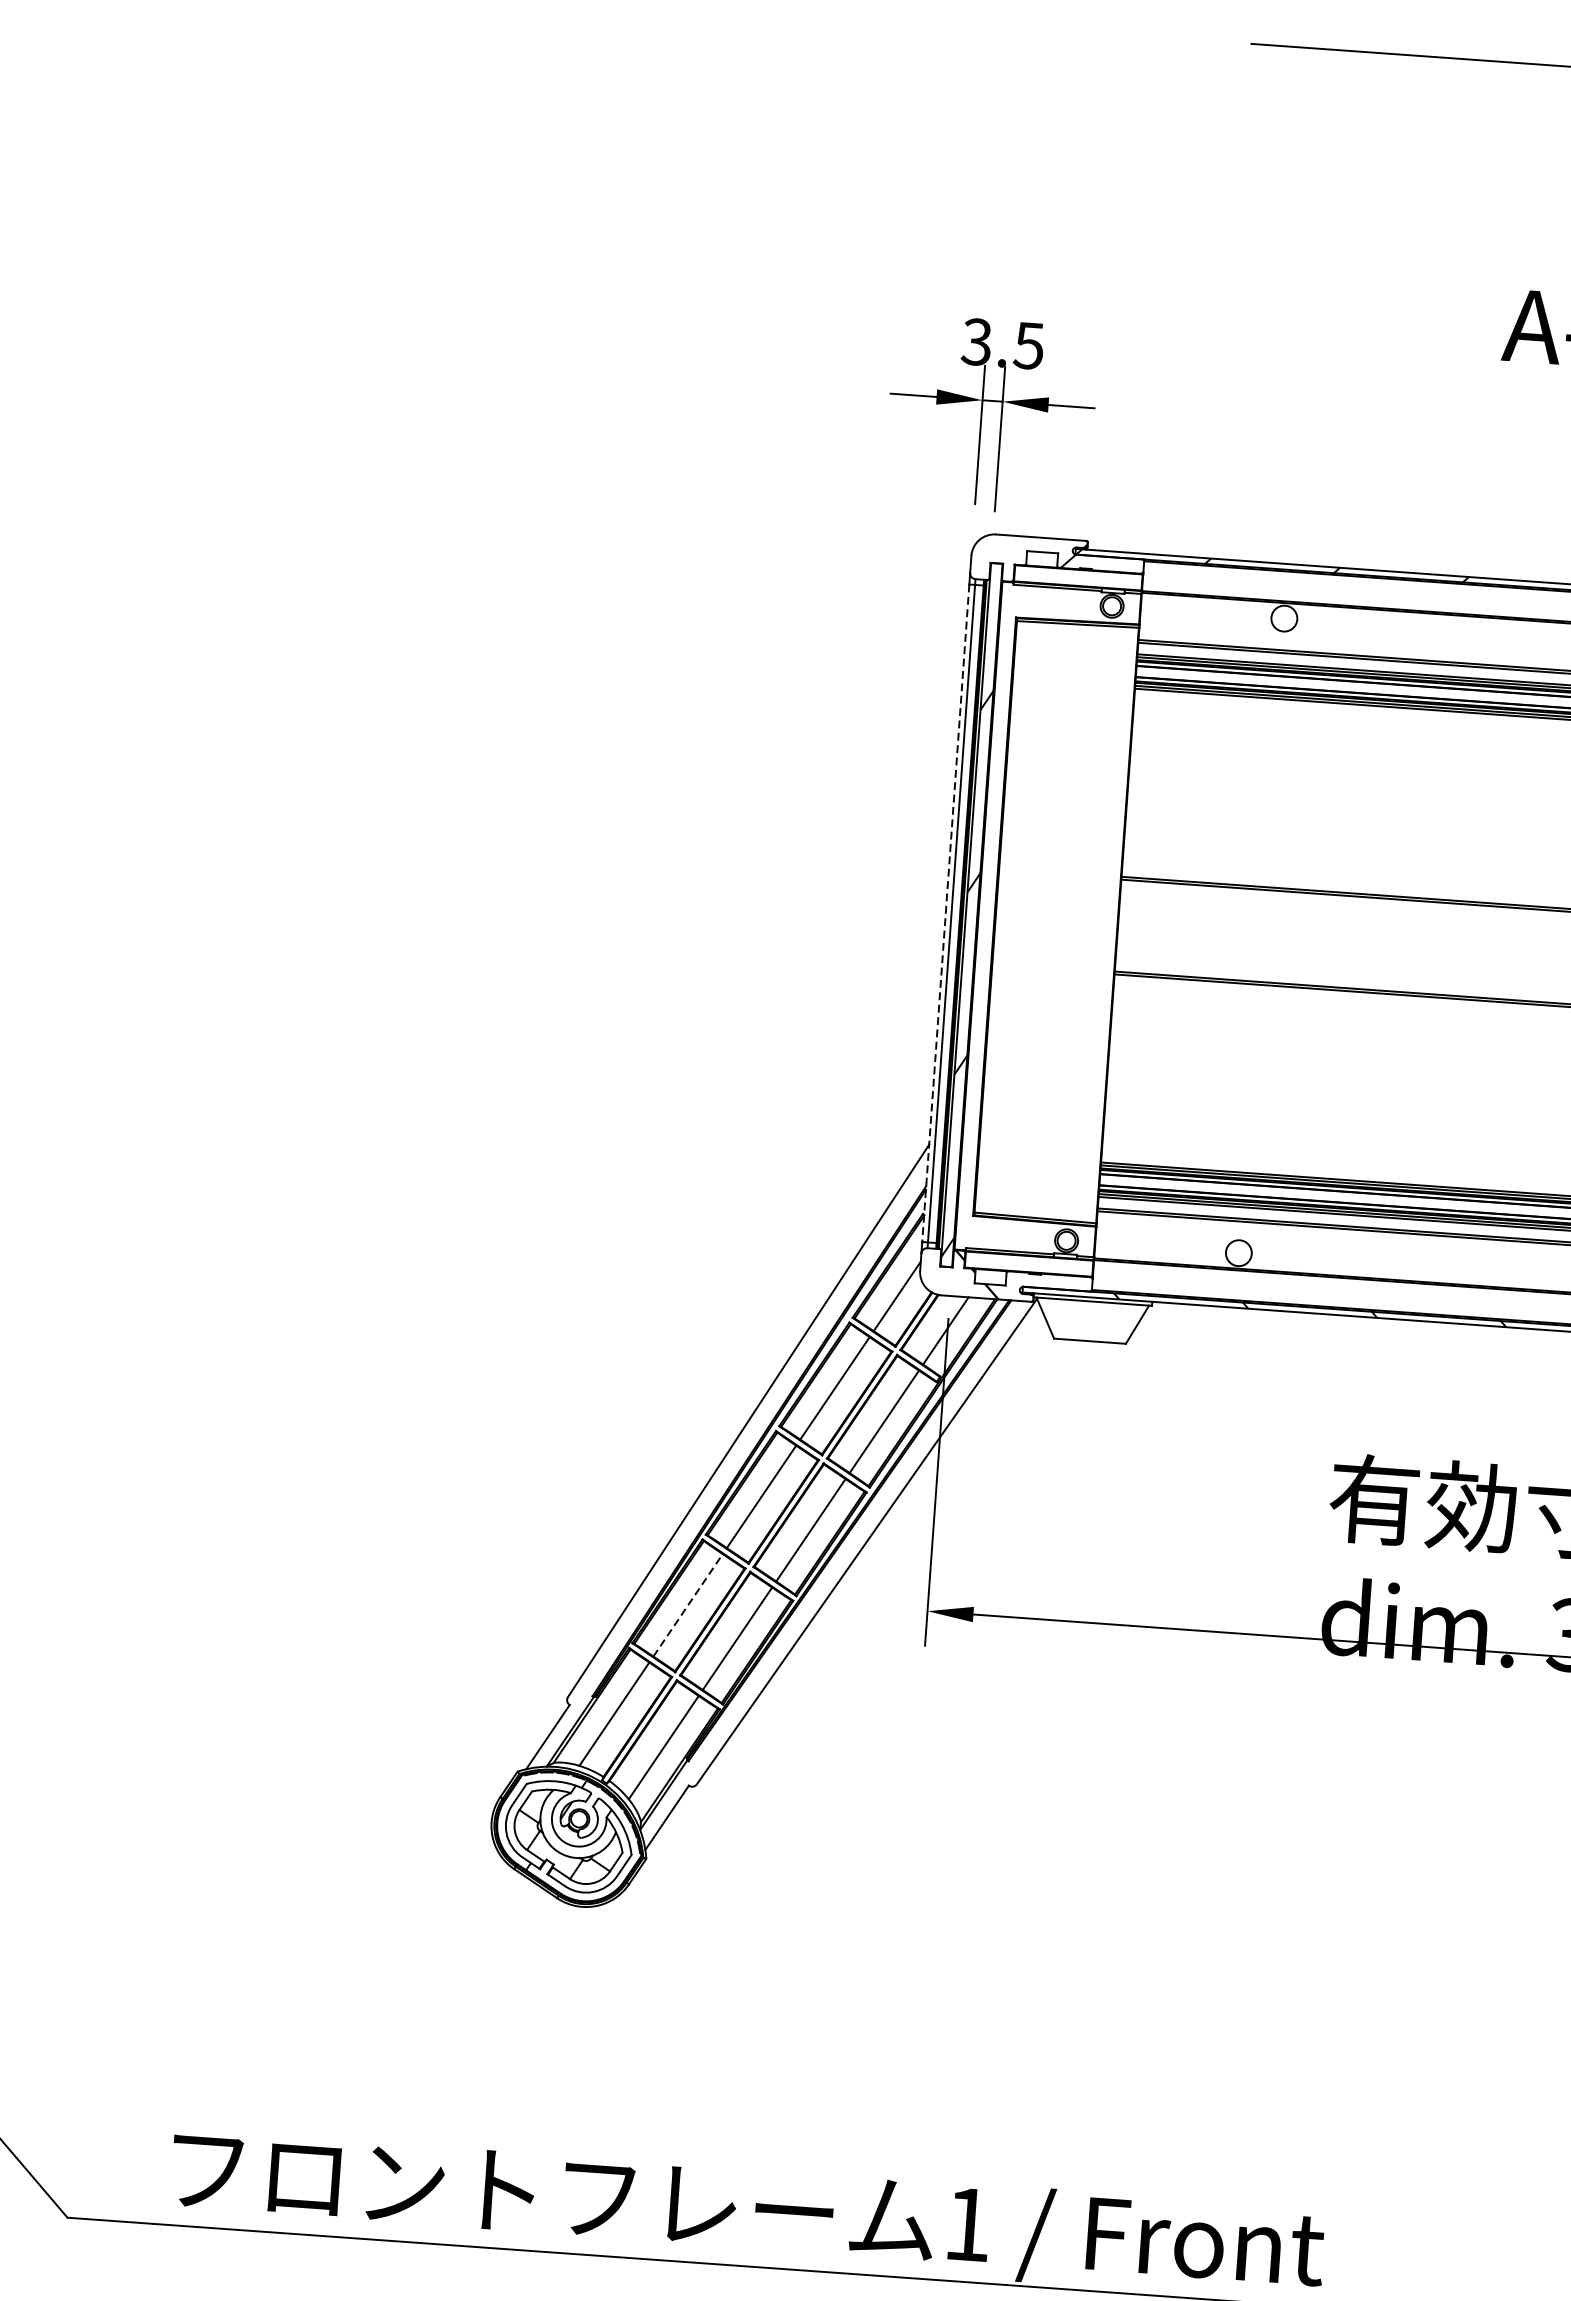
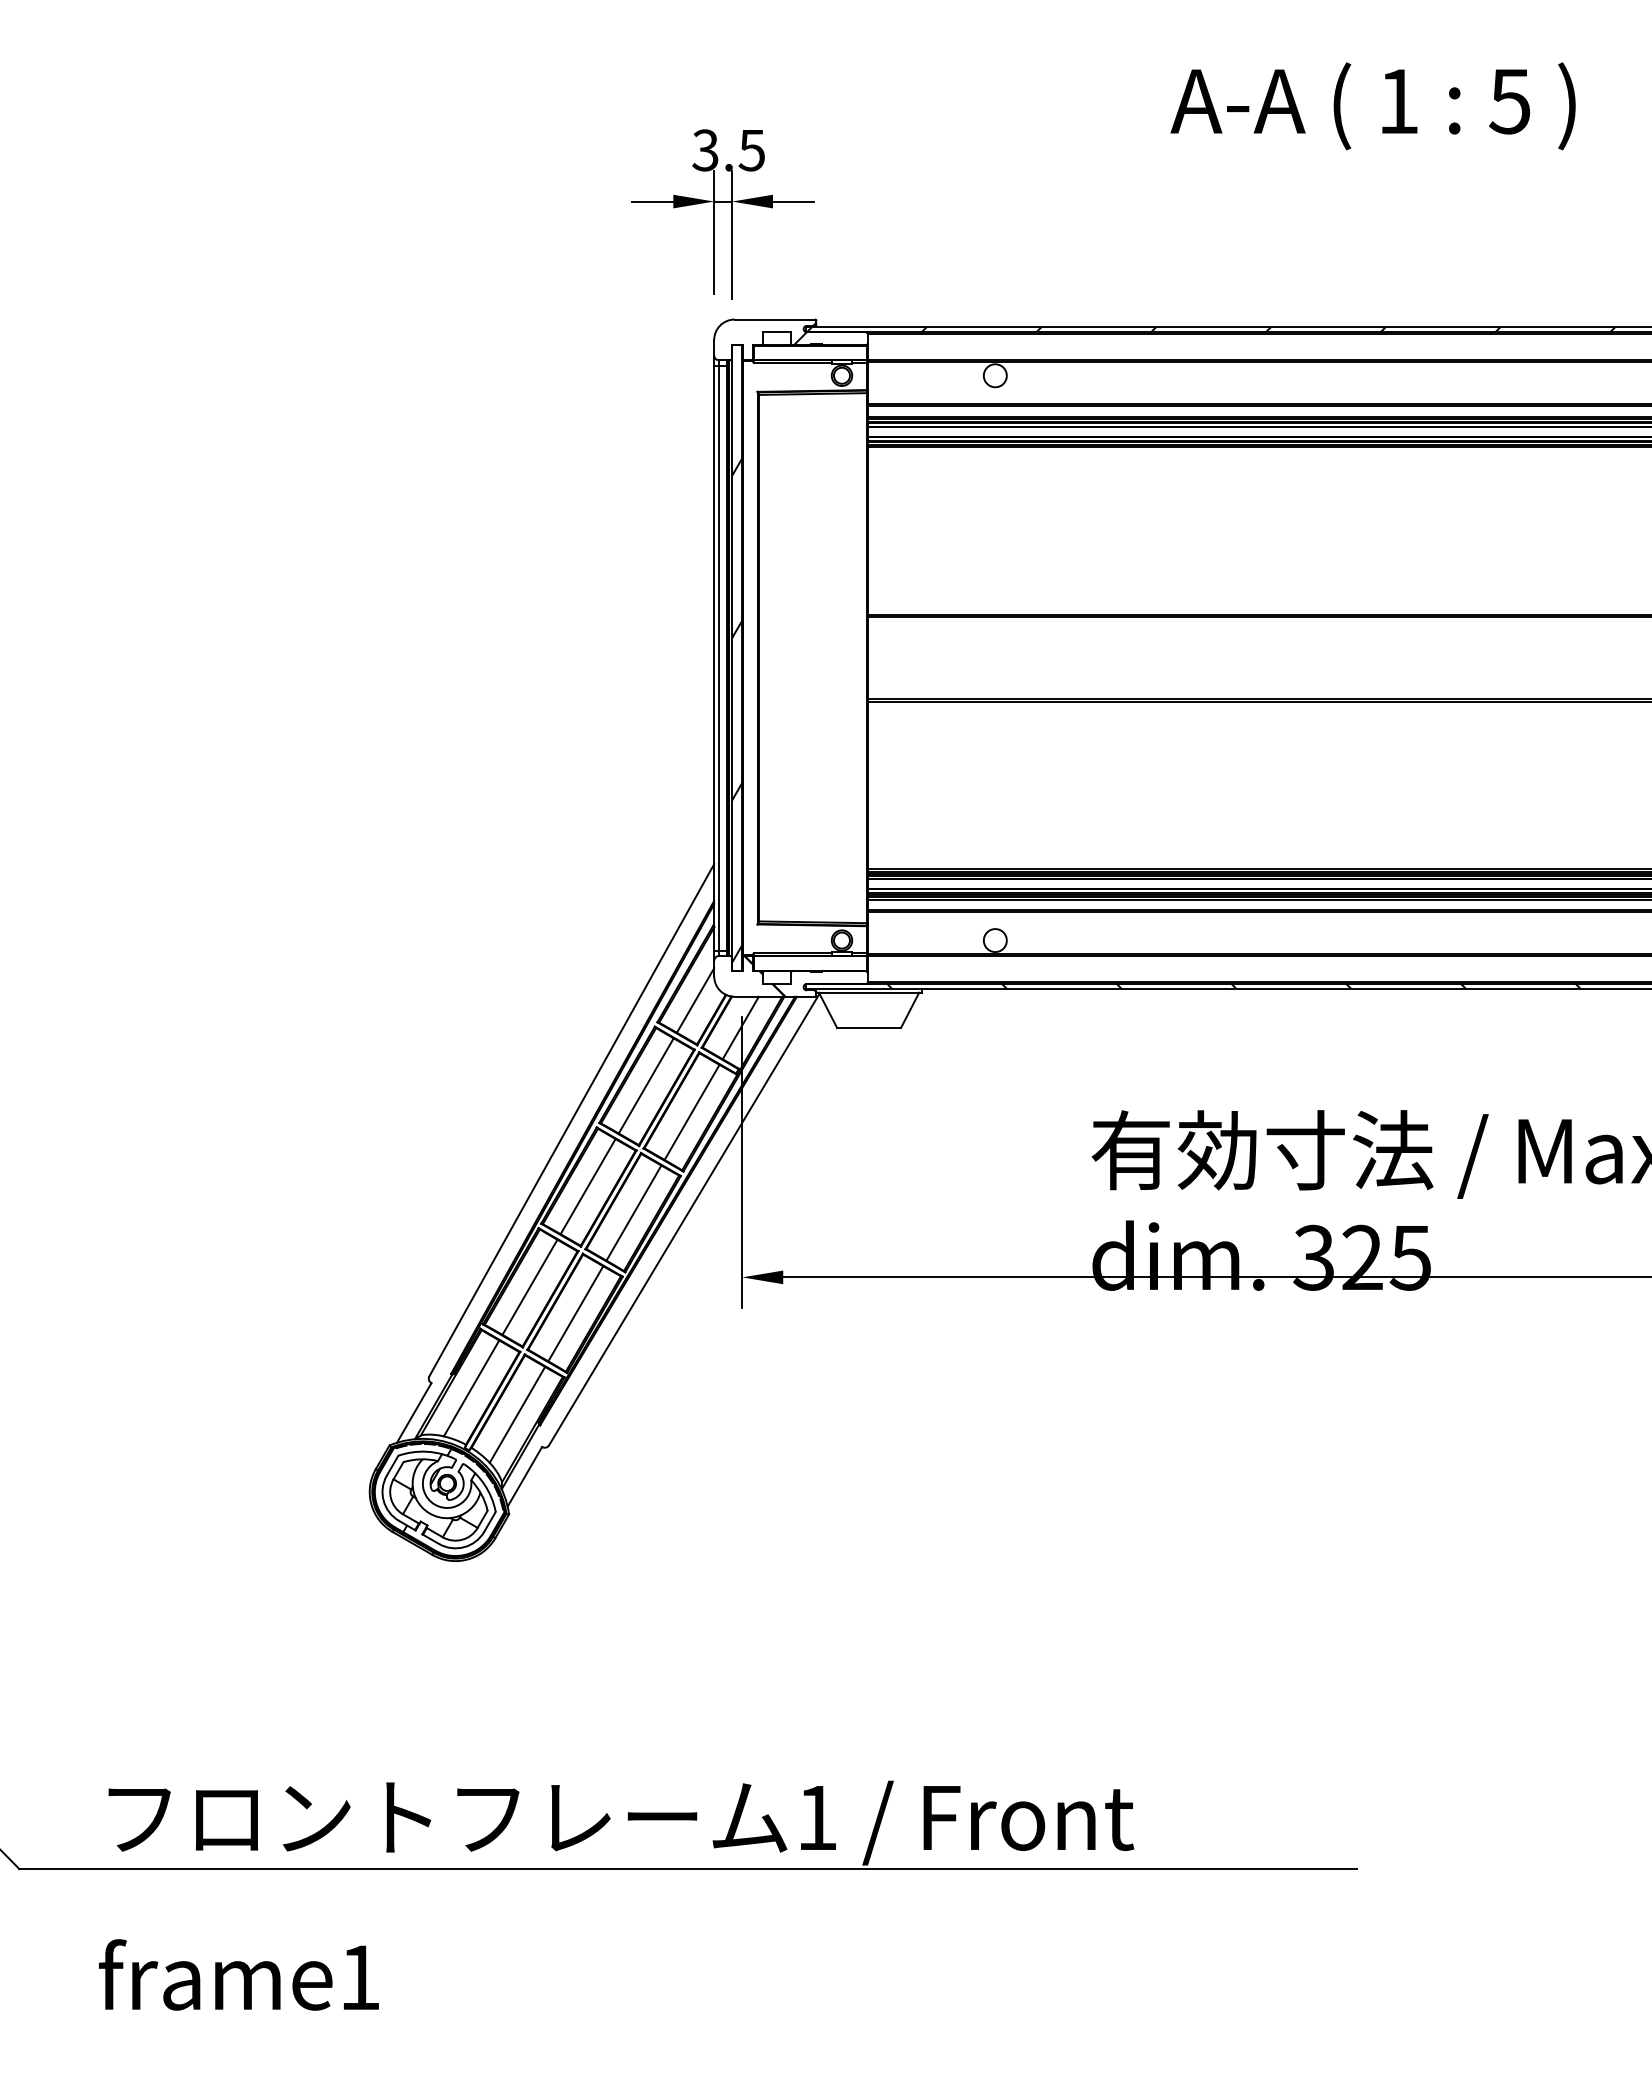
line: (946, 913) -> (714, 658), dashed -> solid
line: (687, 1605) -> (529, 1287), dashed -> solid

